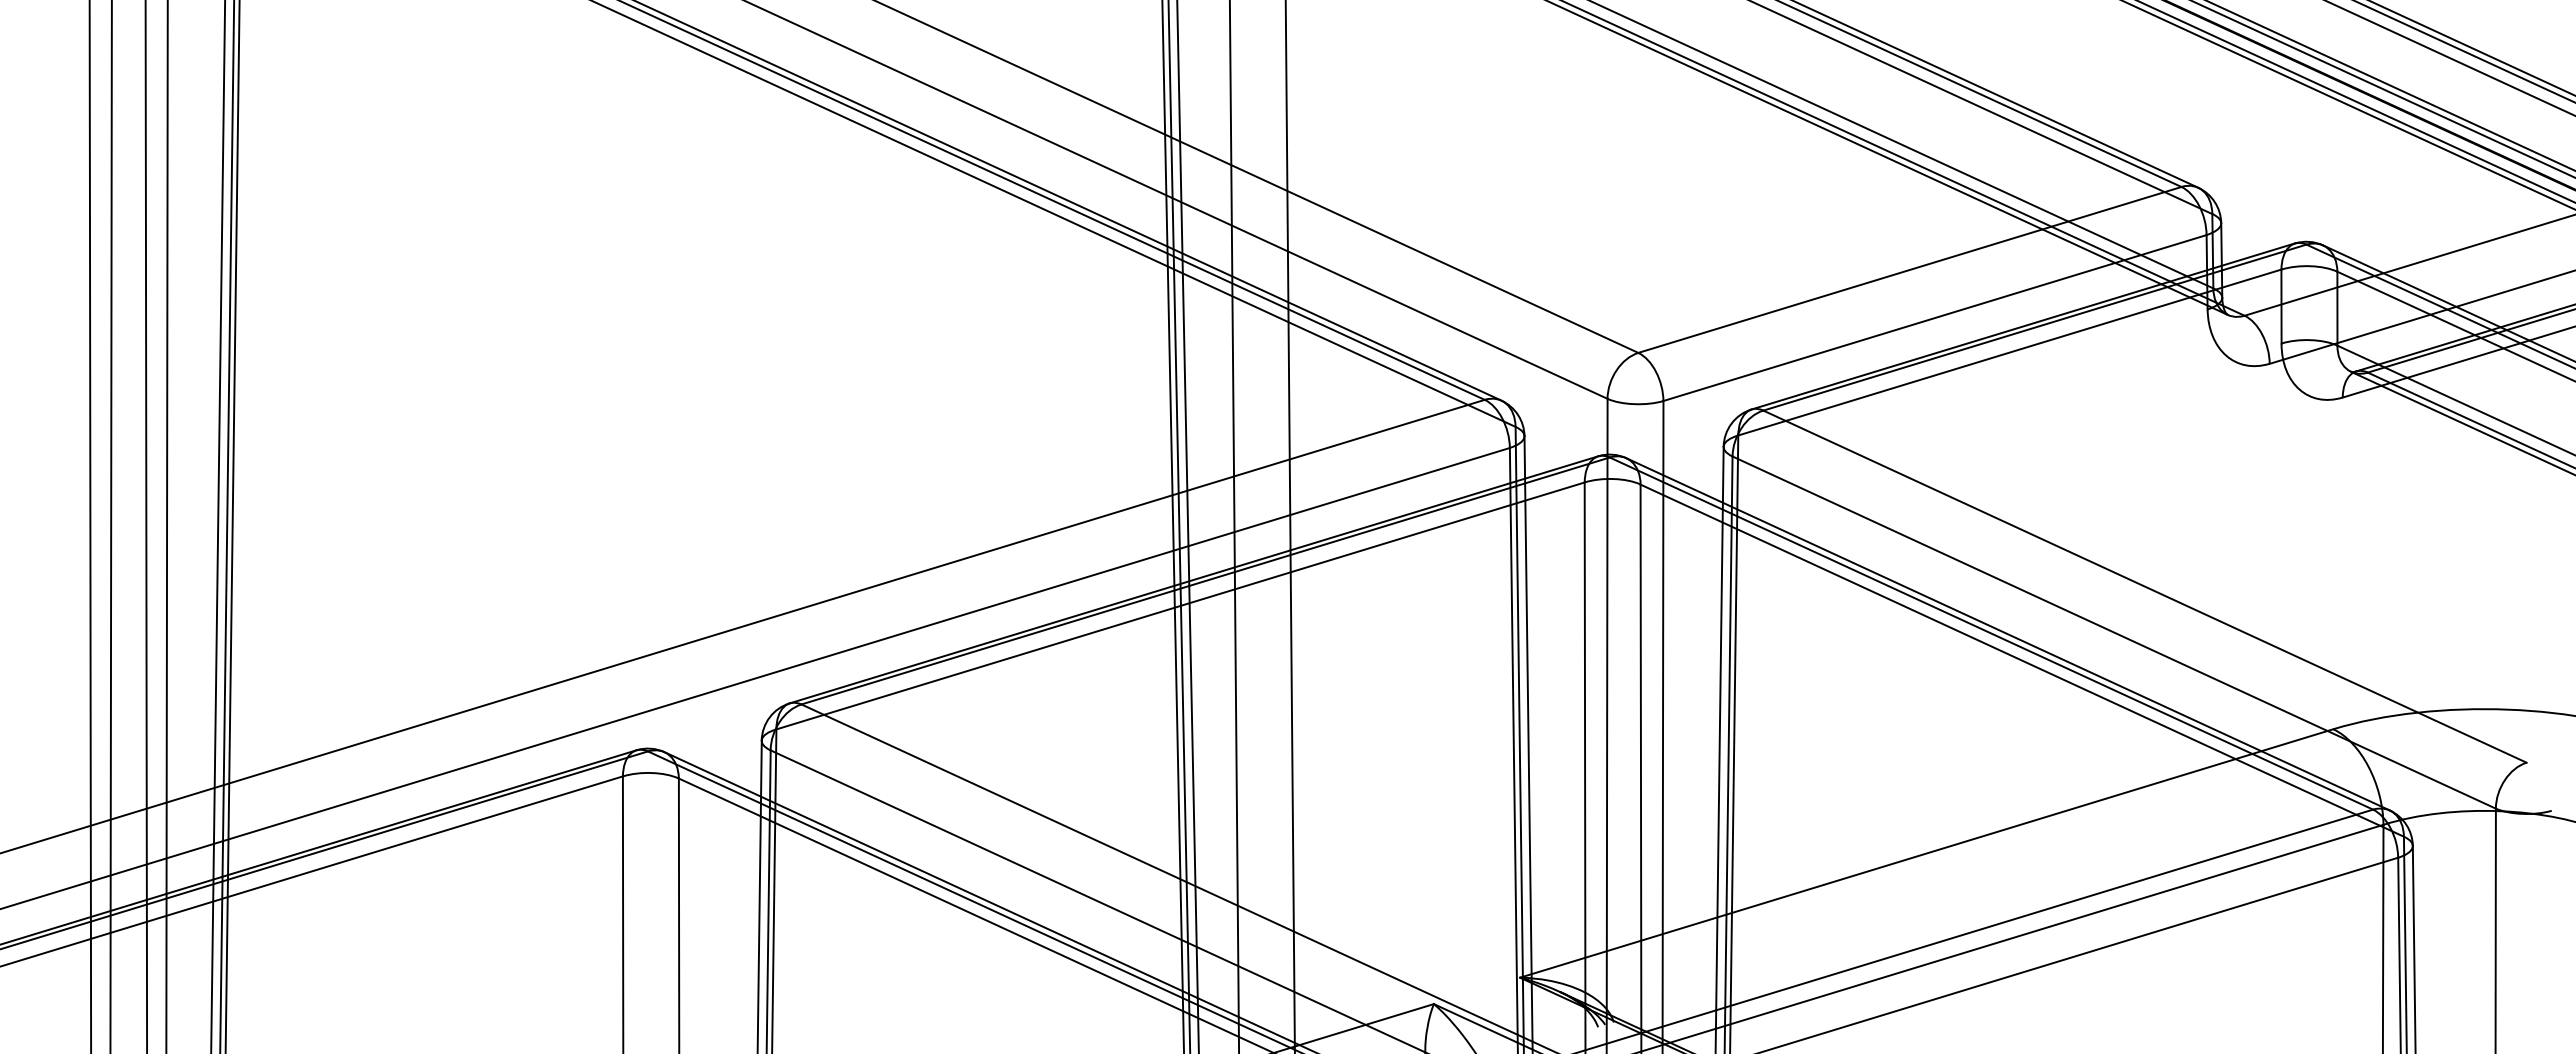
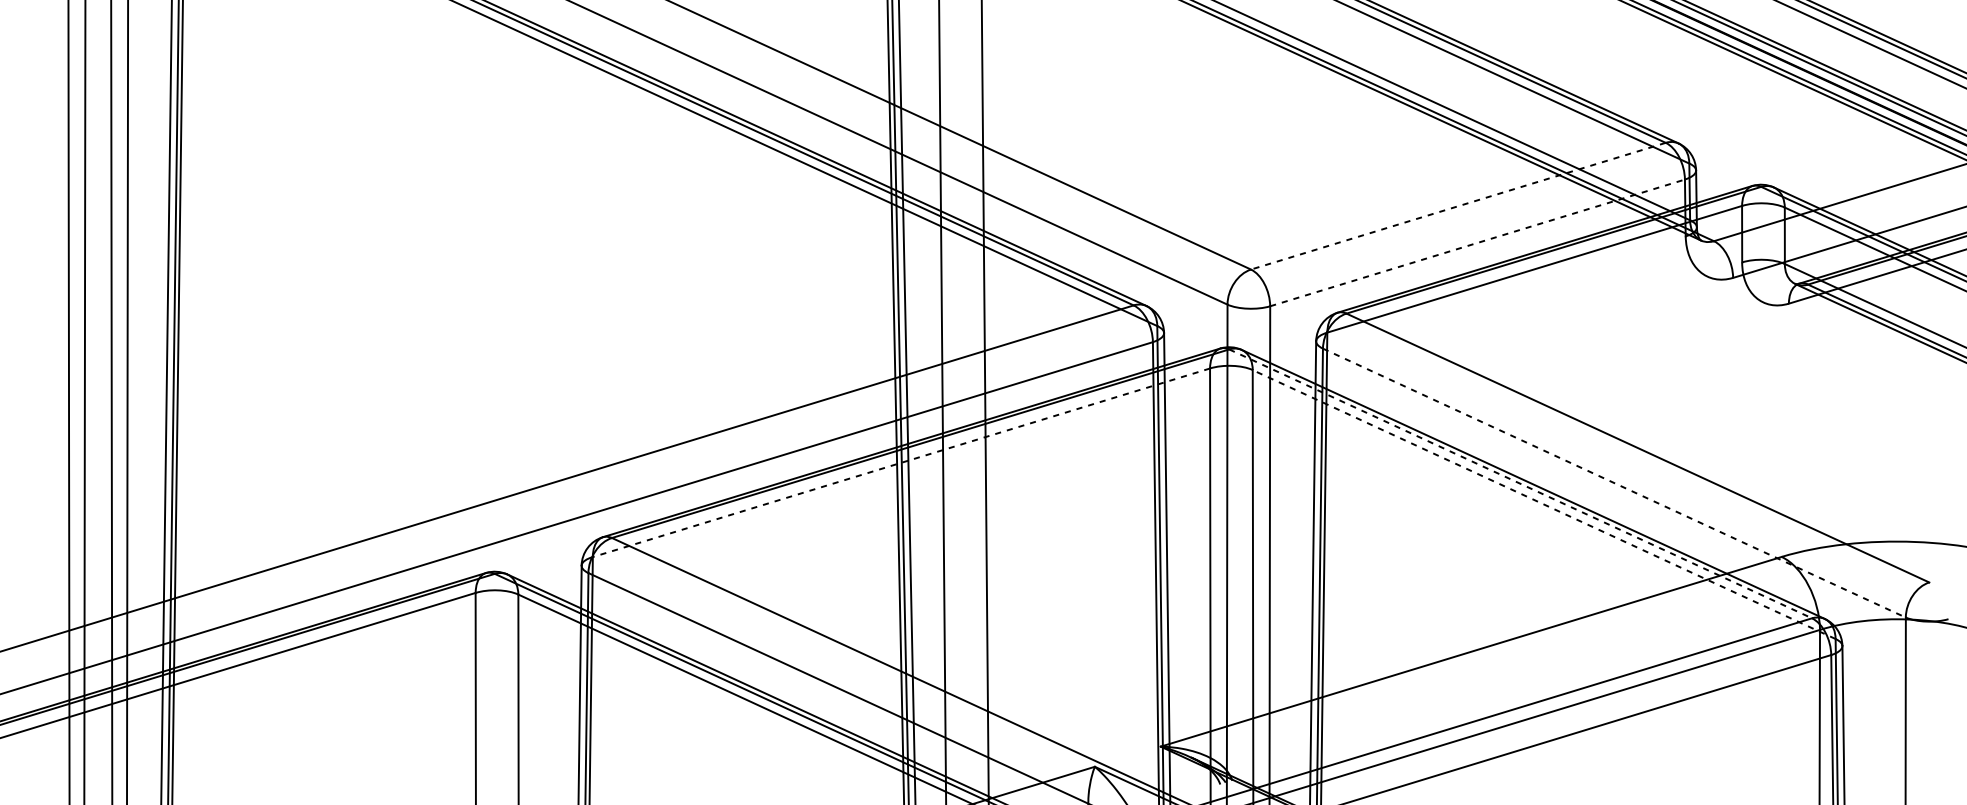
line: (1909, 269) -> (1458, 205), solid -> dashed
line: (1935, 318) -> (1477, 243), solid -> dashed
line: (1180, 605) -> (901, 462), solid -> dashed
line: (2114, 632) -> (1614, 483), solid -> dashed
line: (1991, 633) -> (1520, 483), solid -> dashed
line: (2021, 660) -> (1543, 504), solid -> dashed

